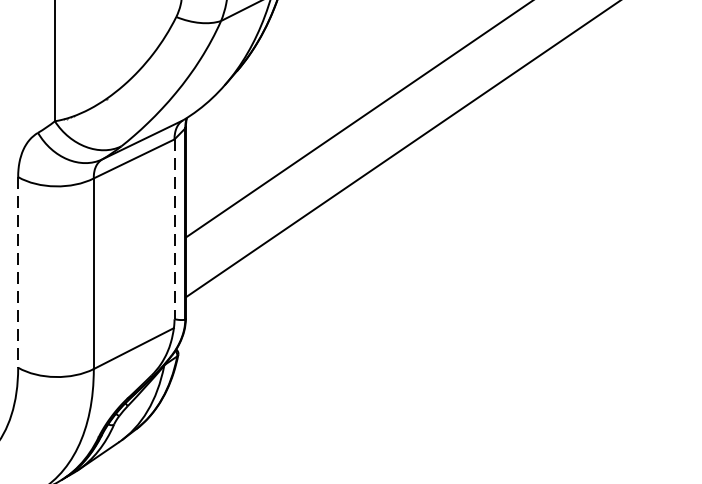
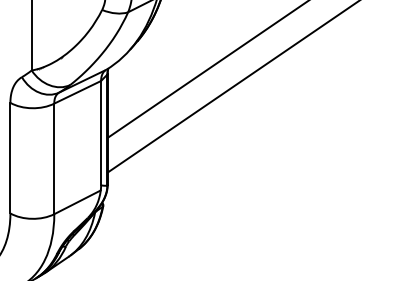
line: (175, 229) -> (101, 133), dashed -> solid
line: (18, 273) -> (10, 158), dashed -> solid

